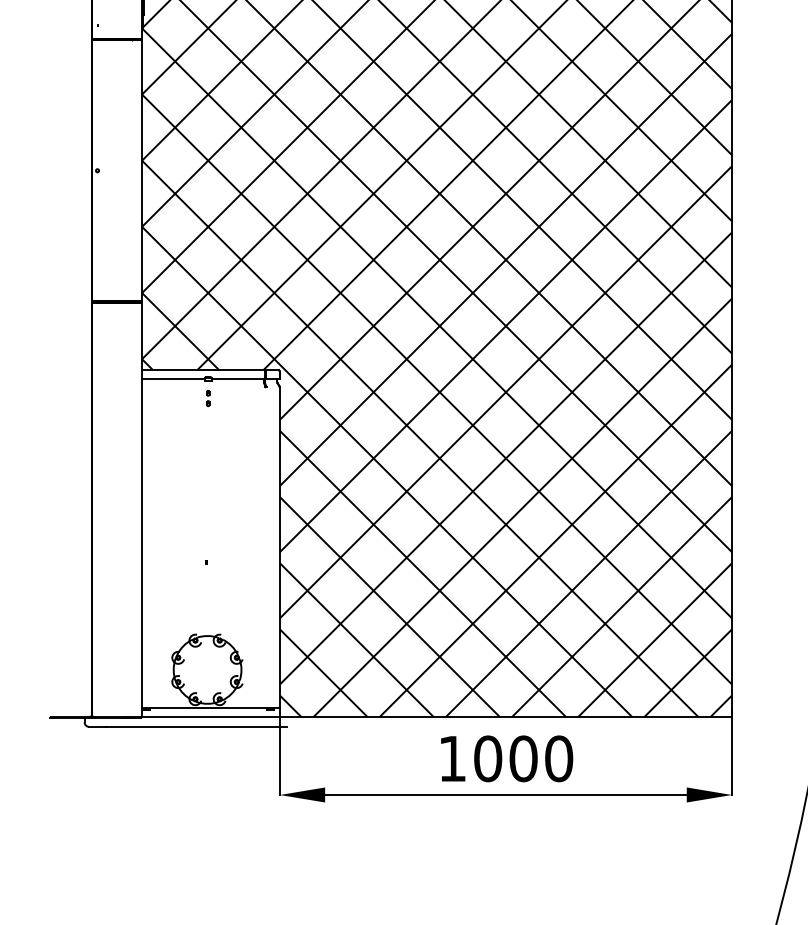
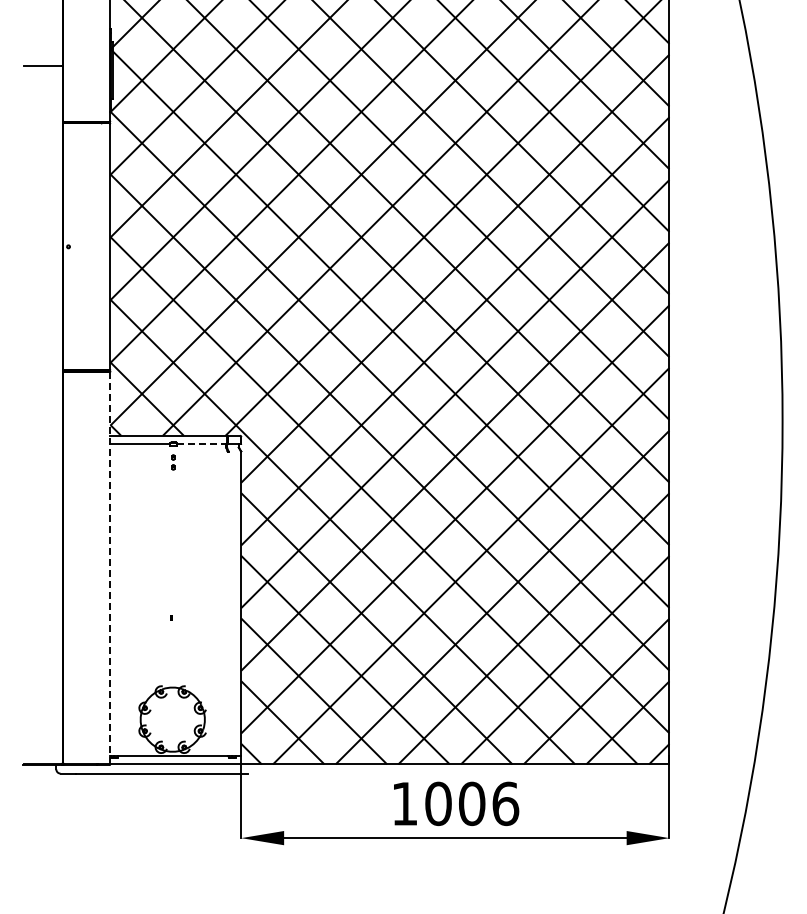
line: (238, 379) -> (202, 444), solid -> dashed
line: (141, 510) -> (110, 568), solid -> dashed
text: (558, 758) -> (505, 803), 1000 -> 1006

